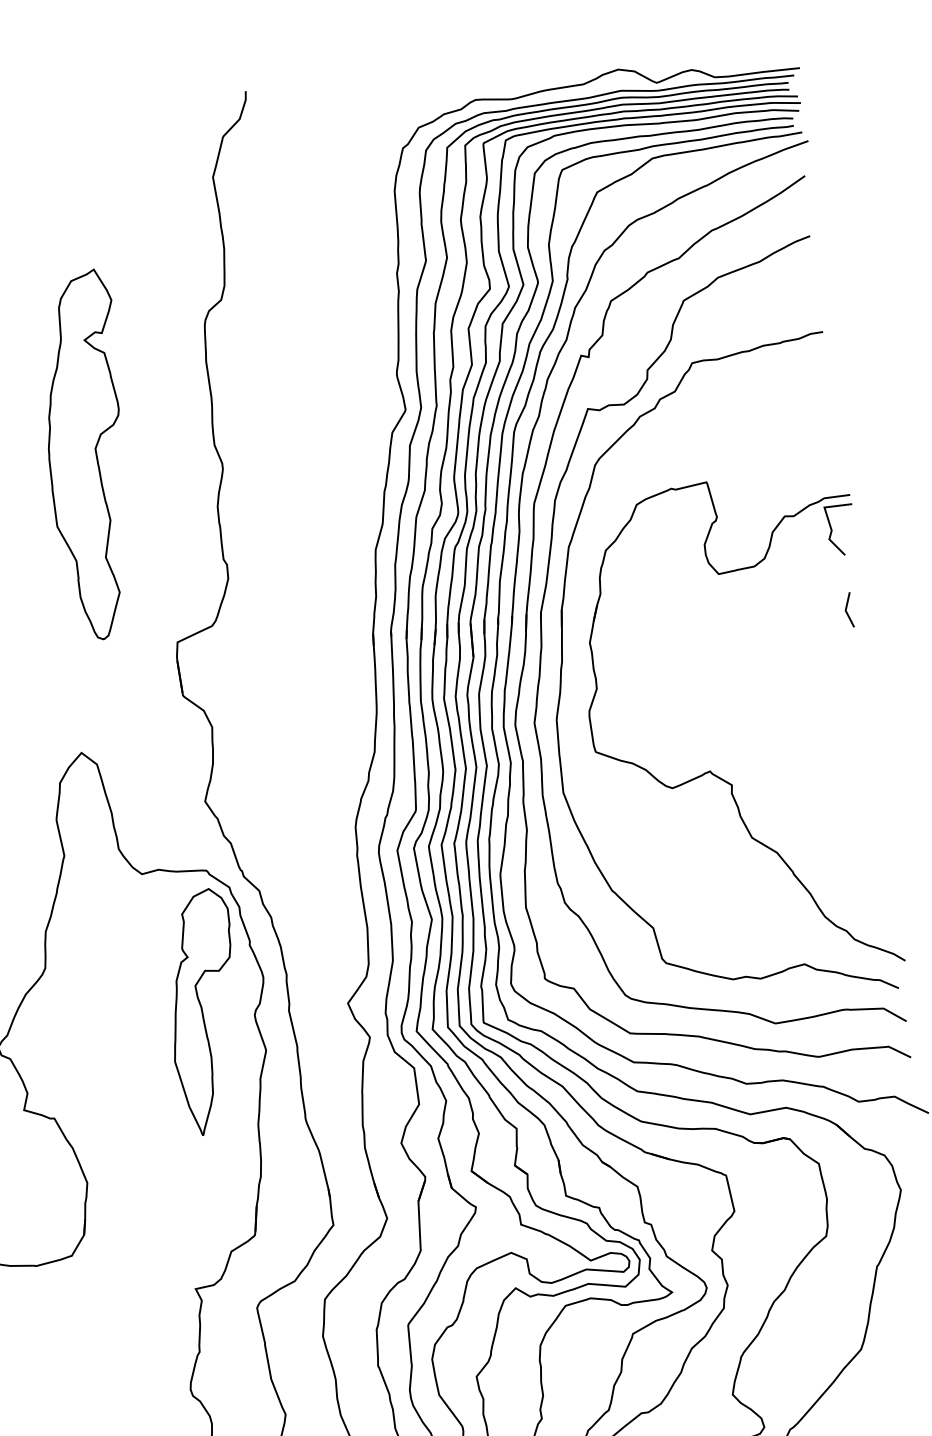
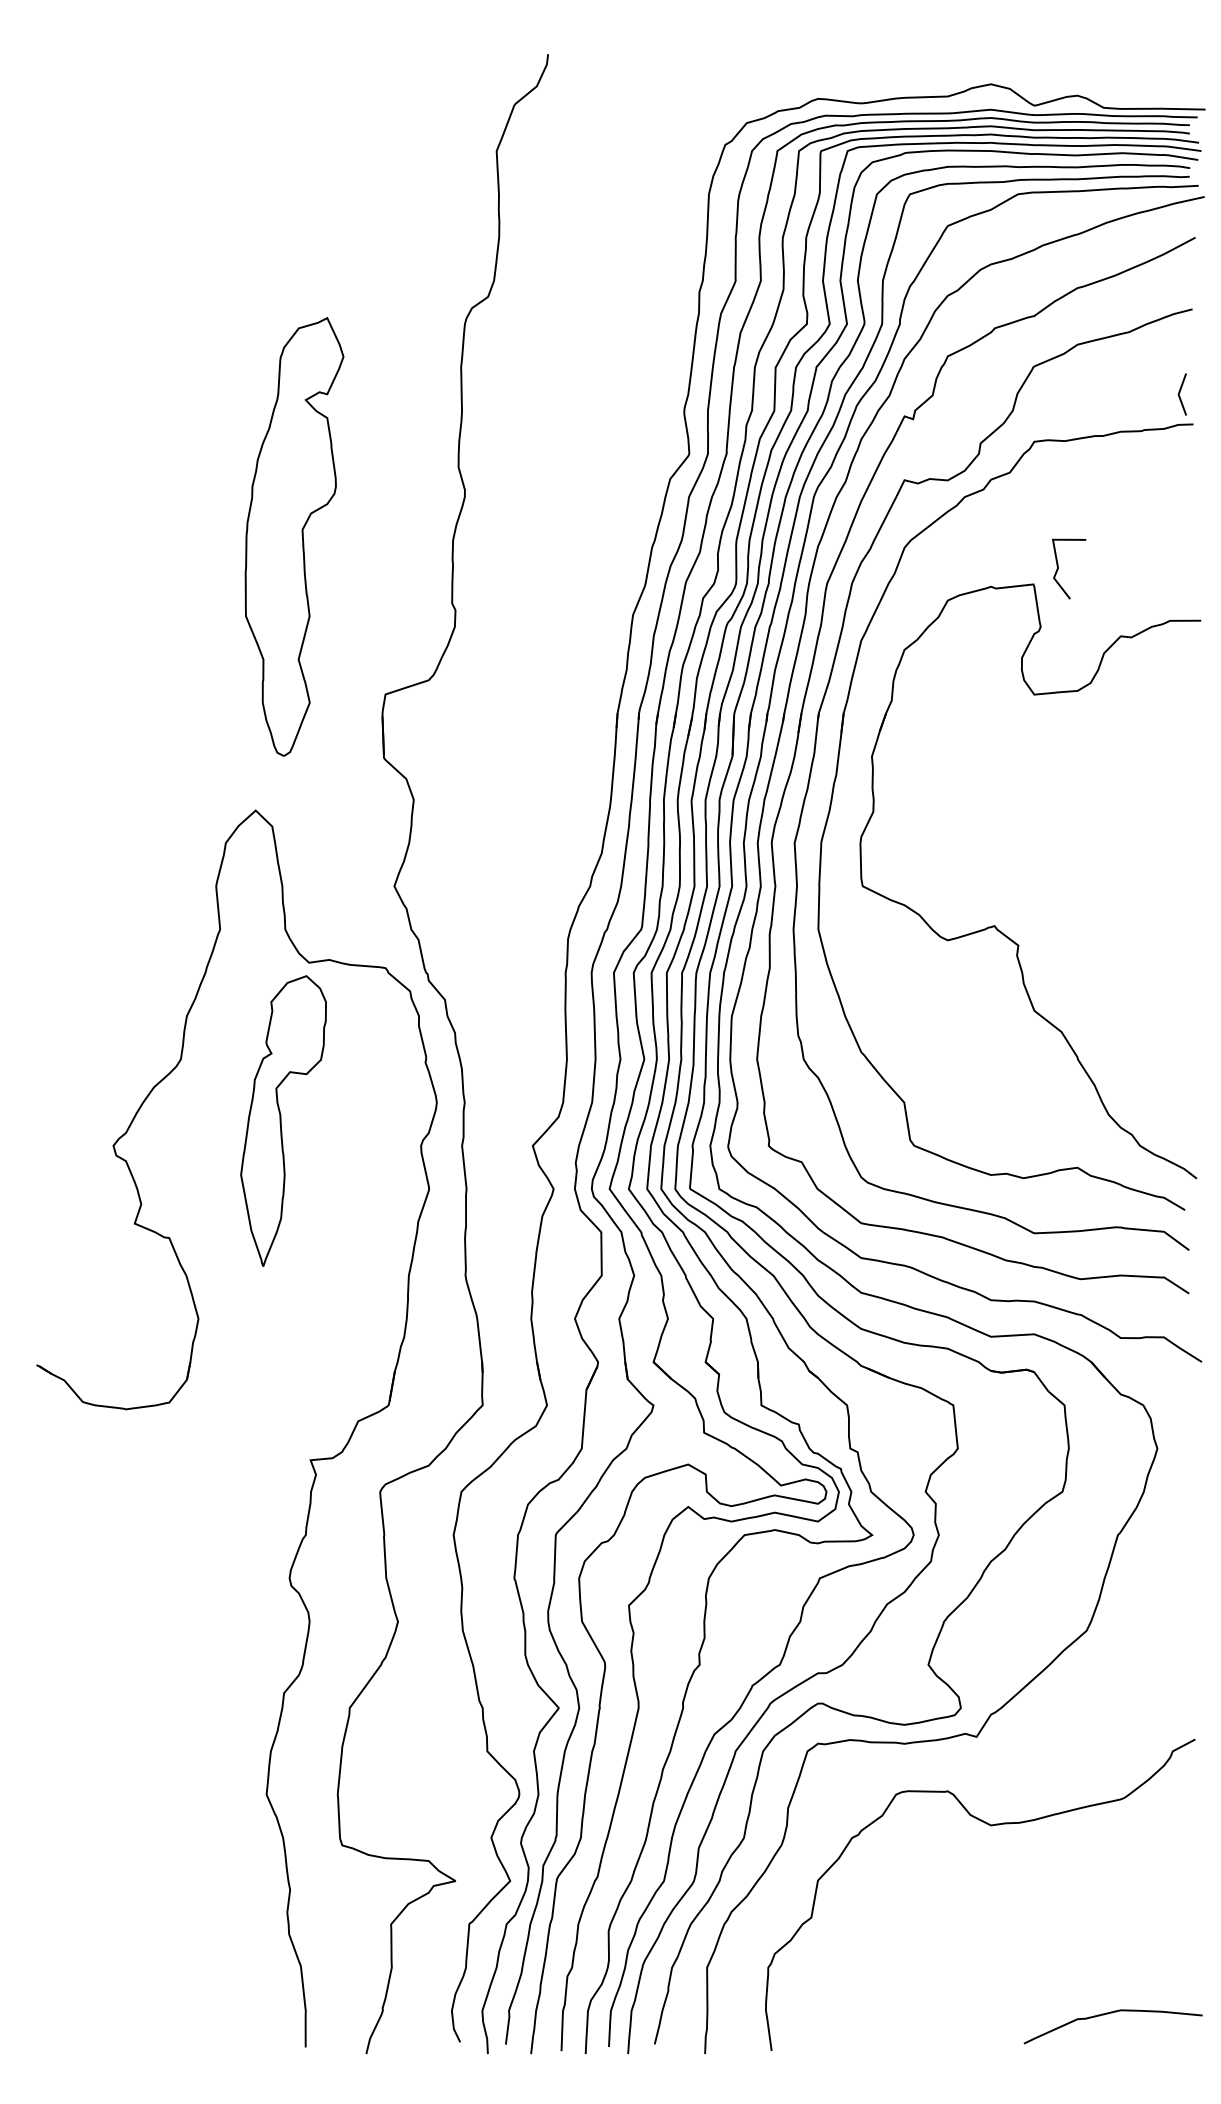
part: (89, 455) -> (294, 536), moved
line: (832, 530) -> (1058, 568), moved
line: (846, 610) -> (1179, 394), moved
part: (204, 1011) -> (283, 1120), moved

